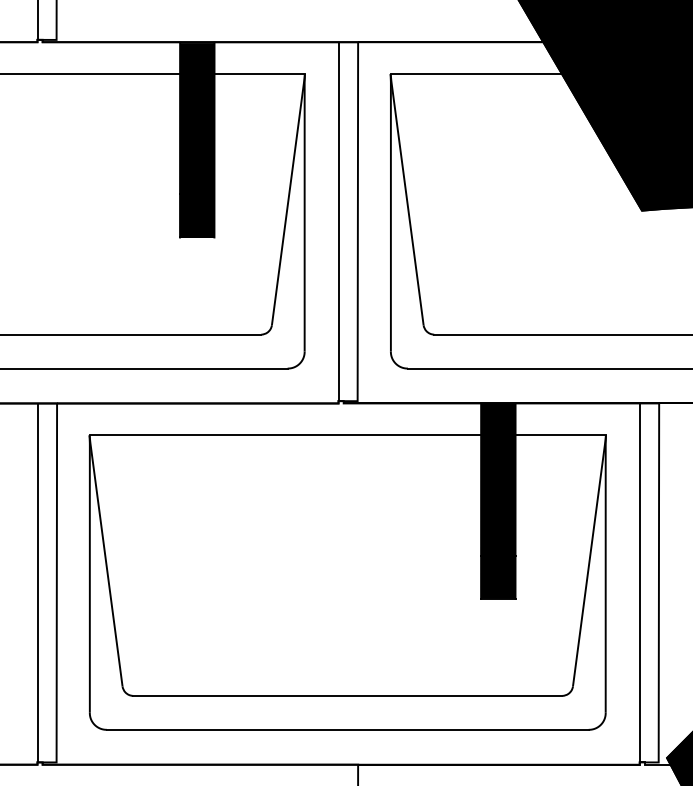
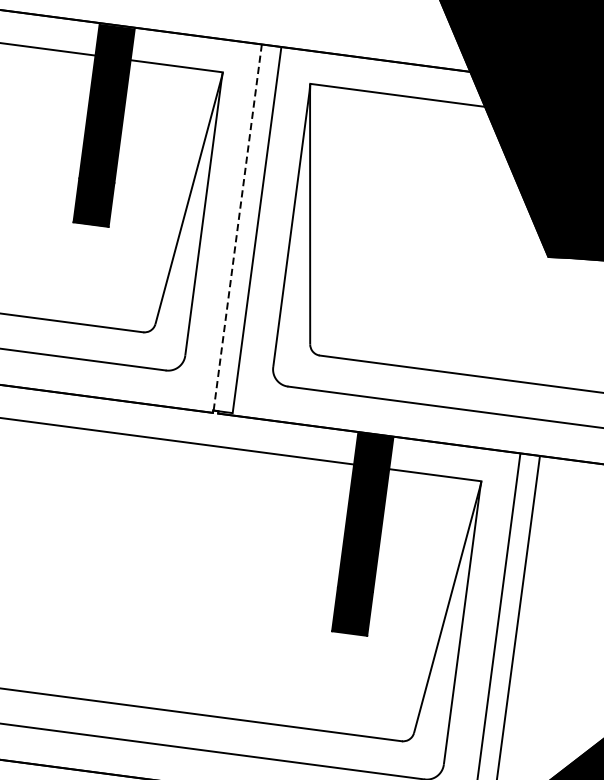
line: (338, 222) -> (237, 228), solid -> dashed

